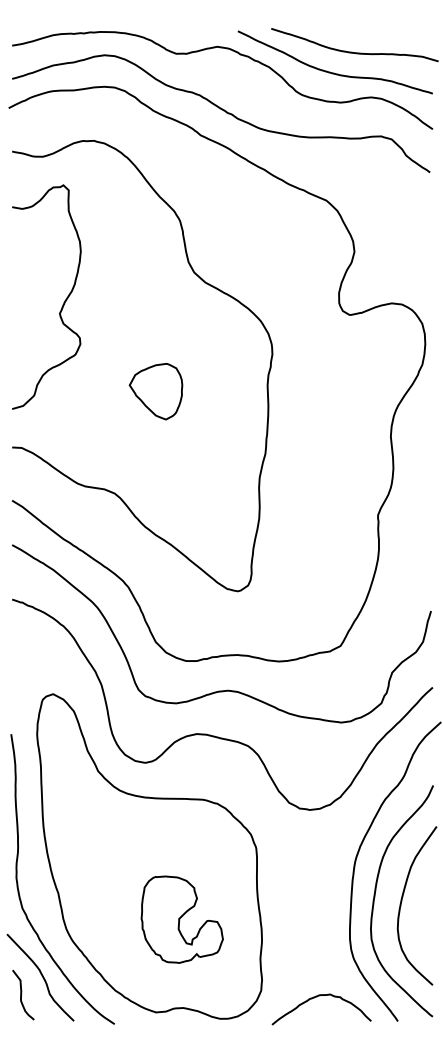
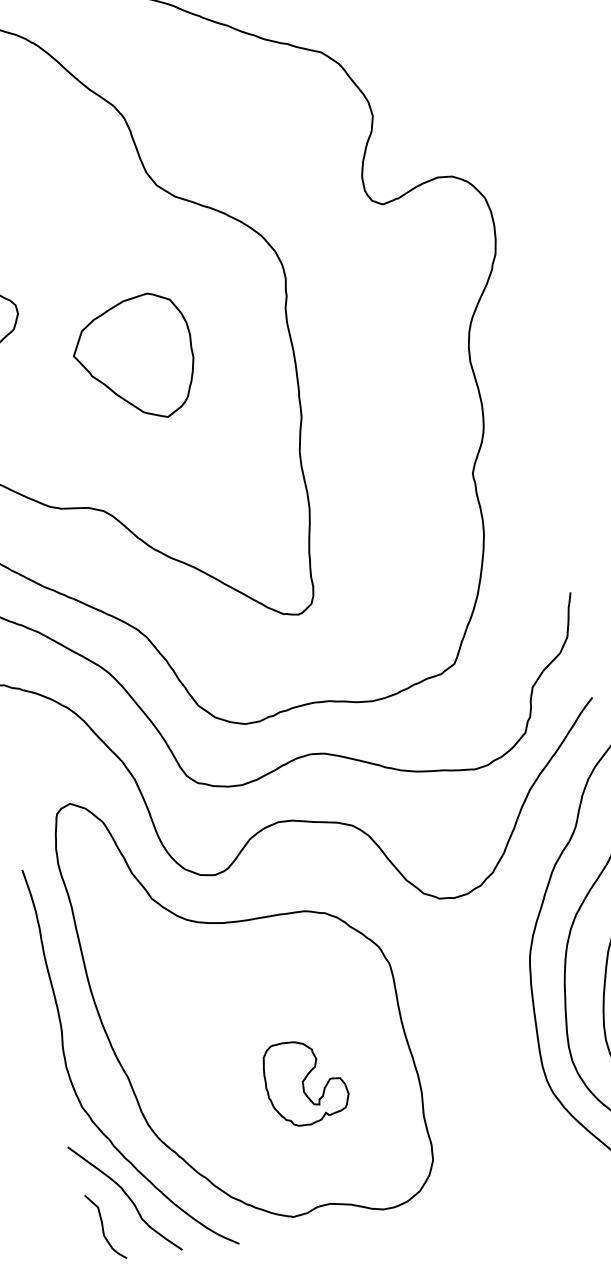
part: (155, 391) -> (133, 359), size x1.6
part: (181, 919) -> (304, 1082), size x0.7
curve: (317, 997) -> (512, 1155), removed

